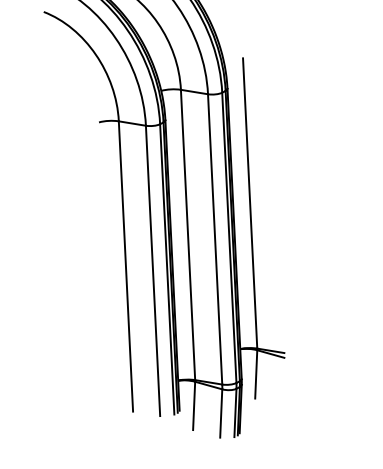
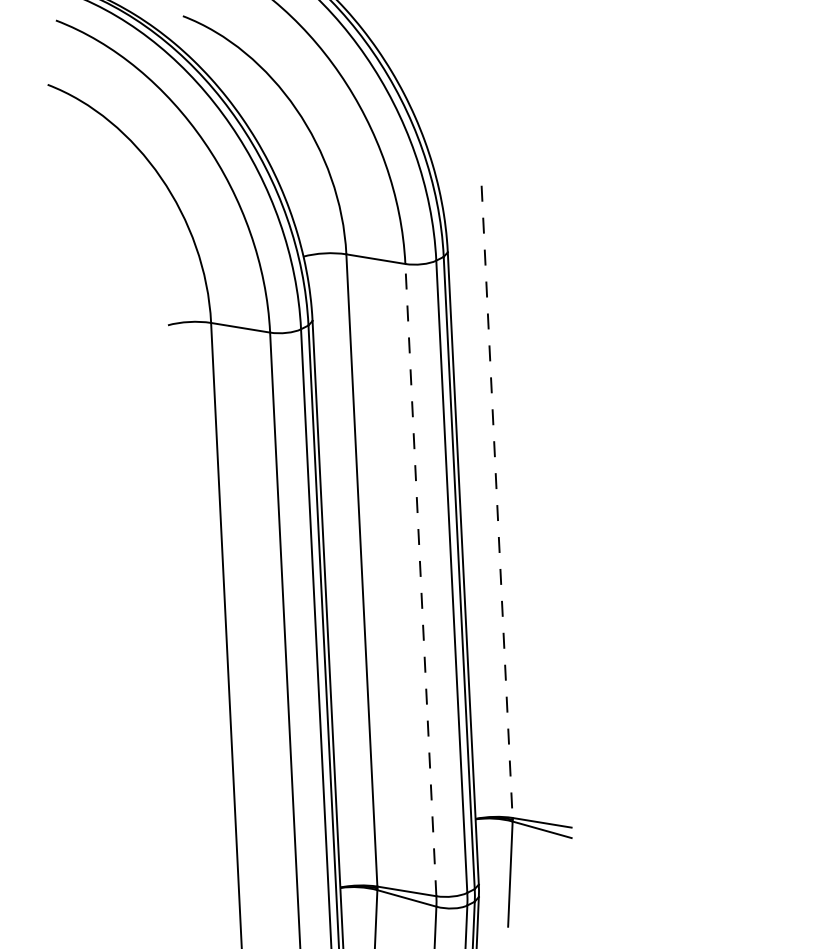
line: (250, 203) -> (497, 501), solid -> dashed
line: (215, 238) -> (421, 578), solid -> dashed

